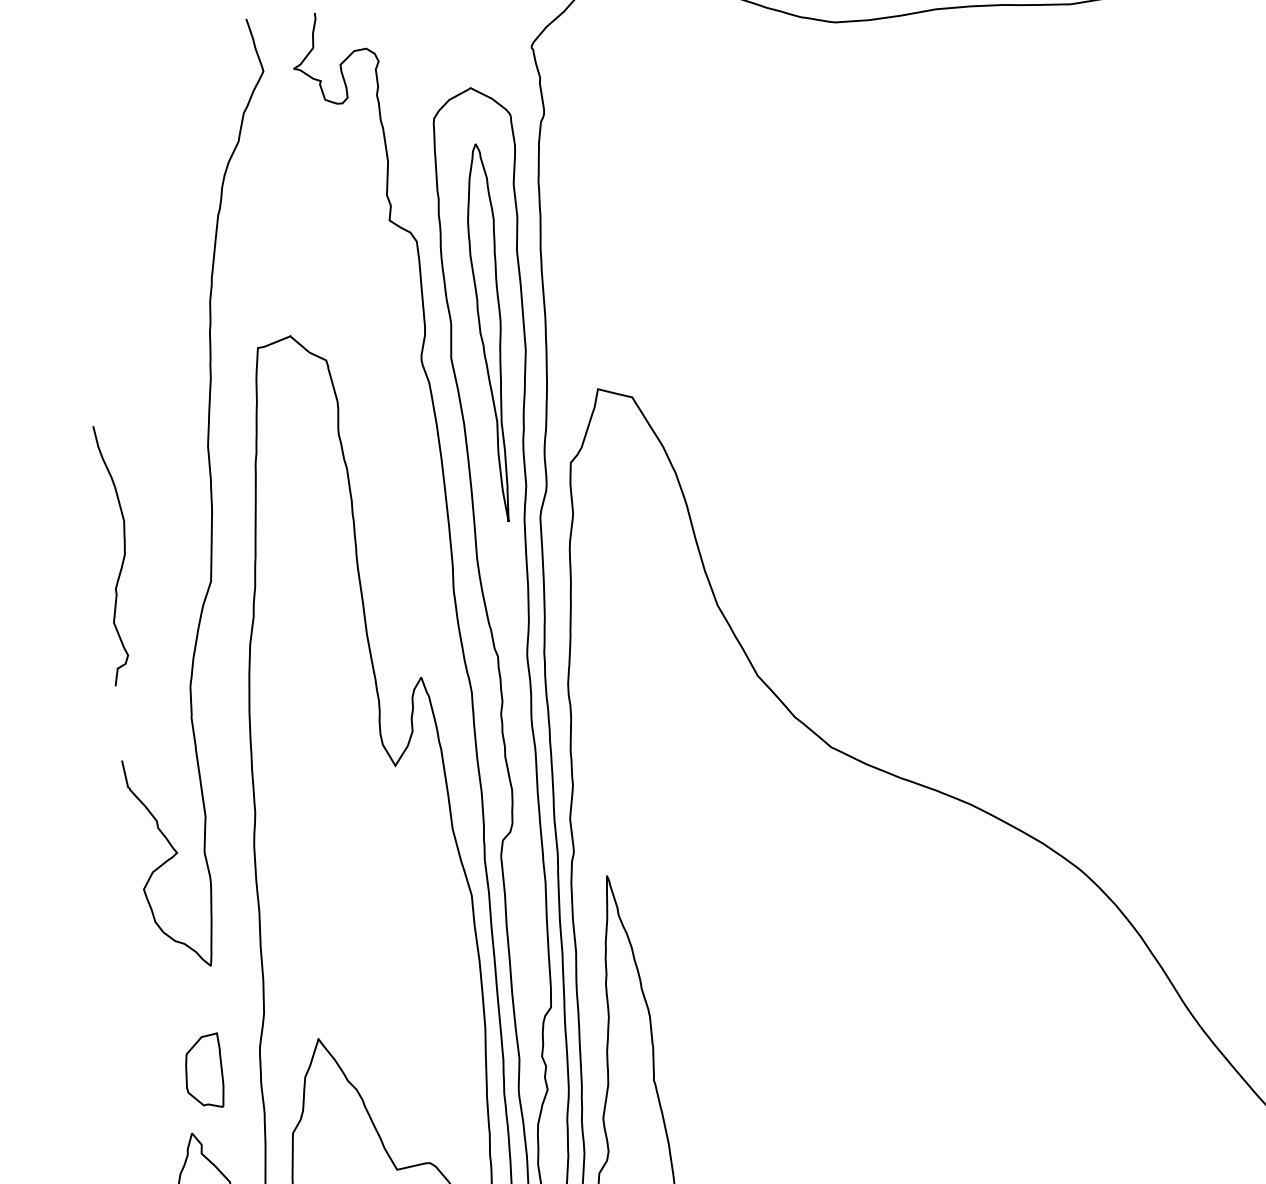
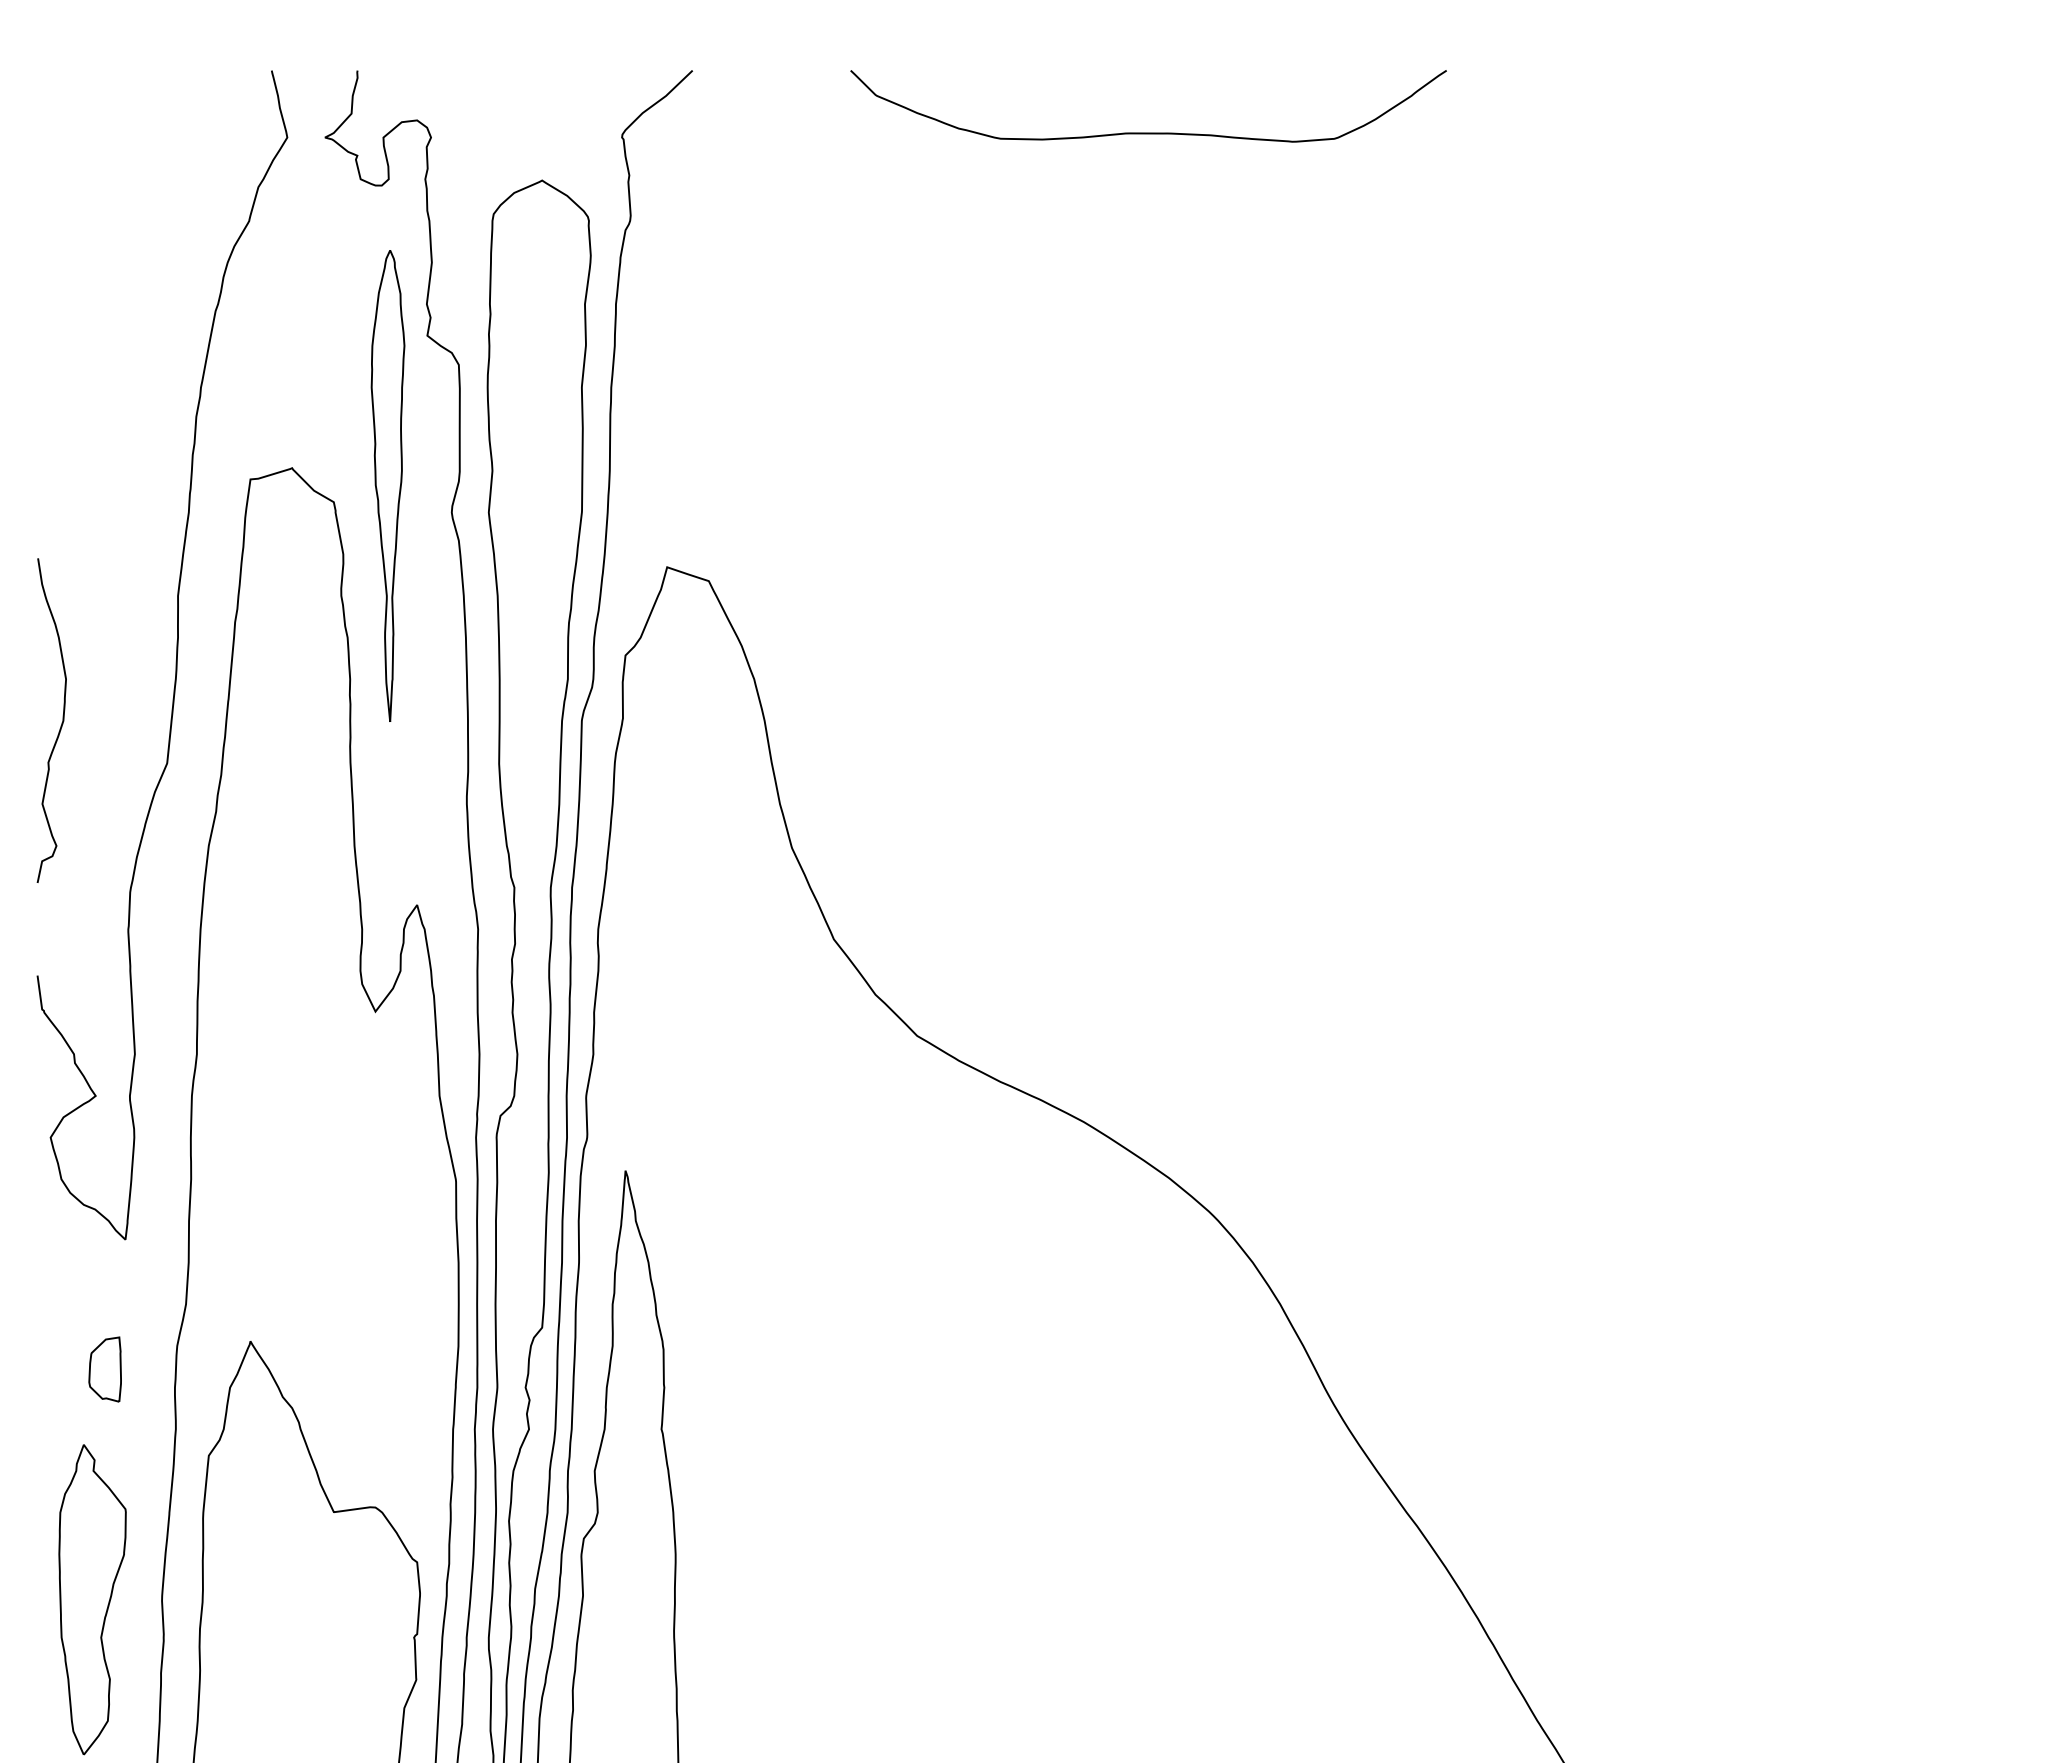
part: (489, 332) -> (387, 485), moved
part: (203, 1071) -> (104, 1369), size x0.7

